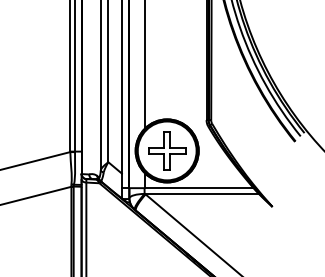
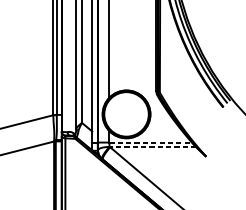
part: (167, 150) -> (126, 114), removed
line: (199, 188) -> (150, 142), solid -> dashed
line: (202, 194) -> (153, 147), solid -> dashed

